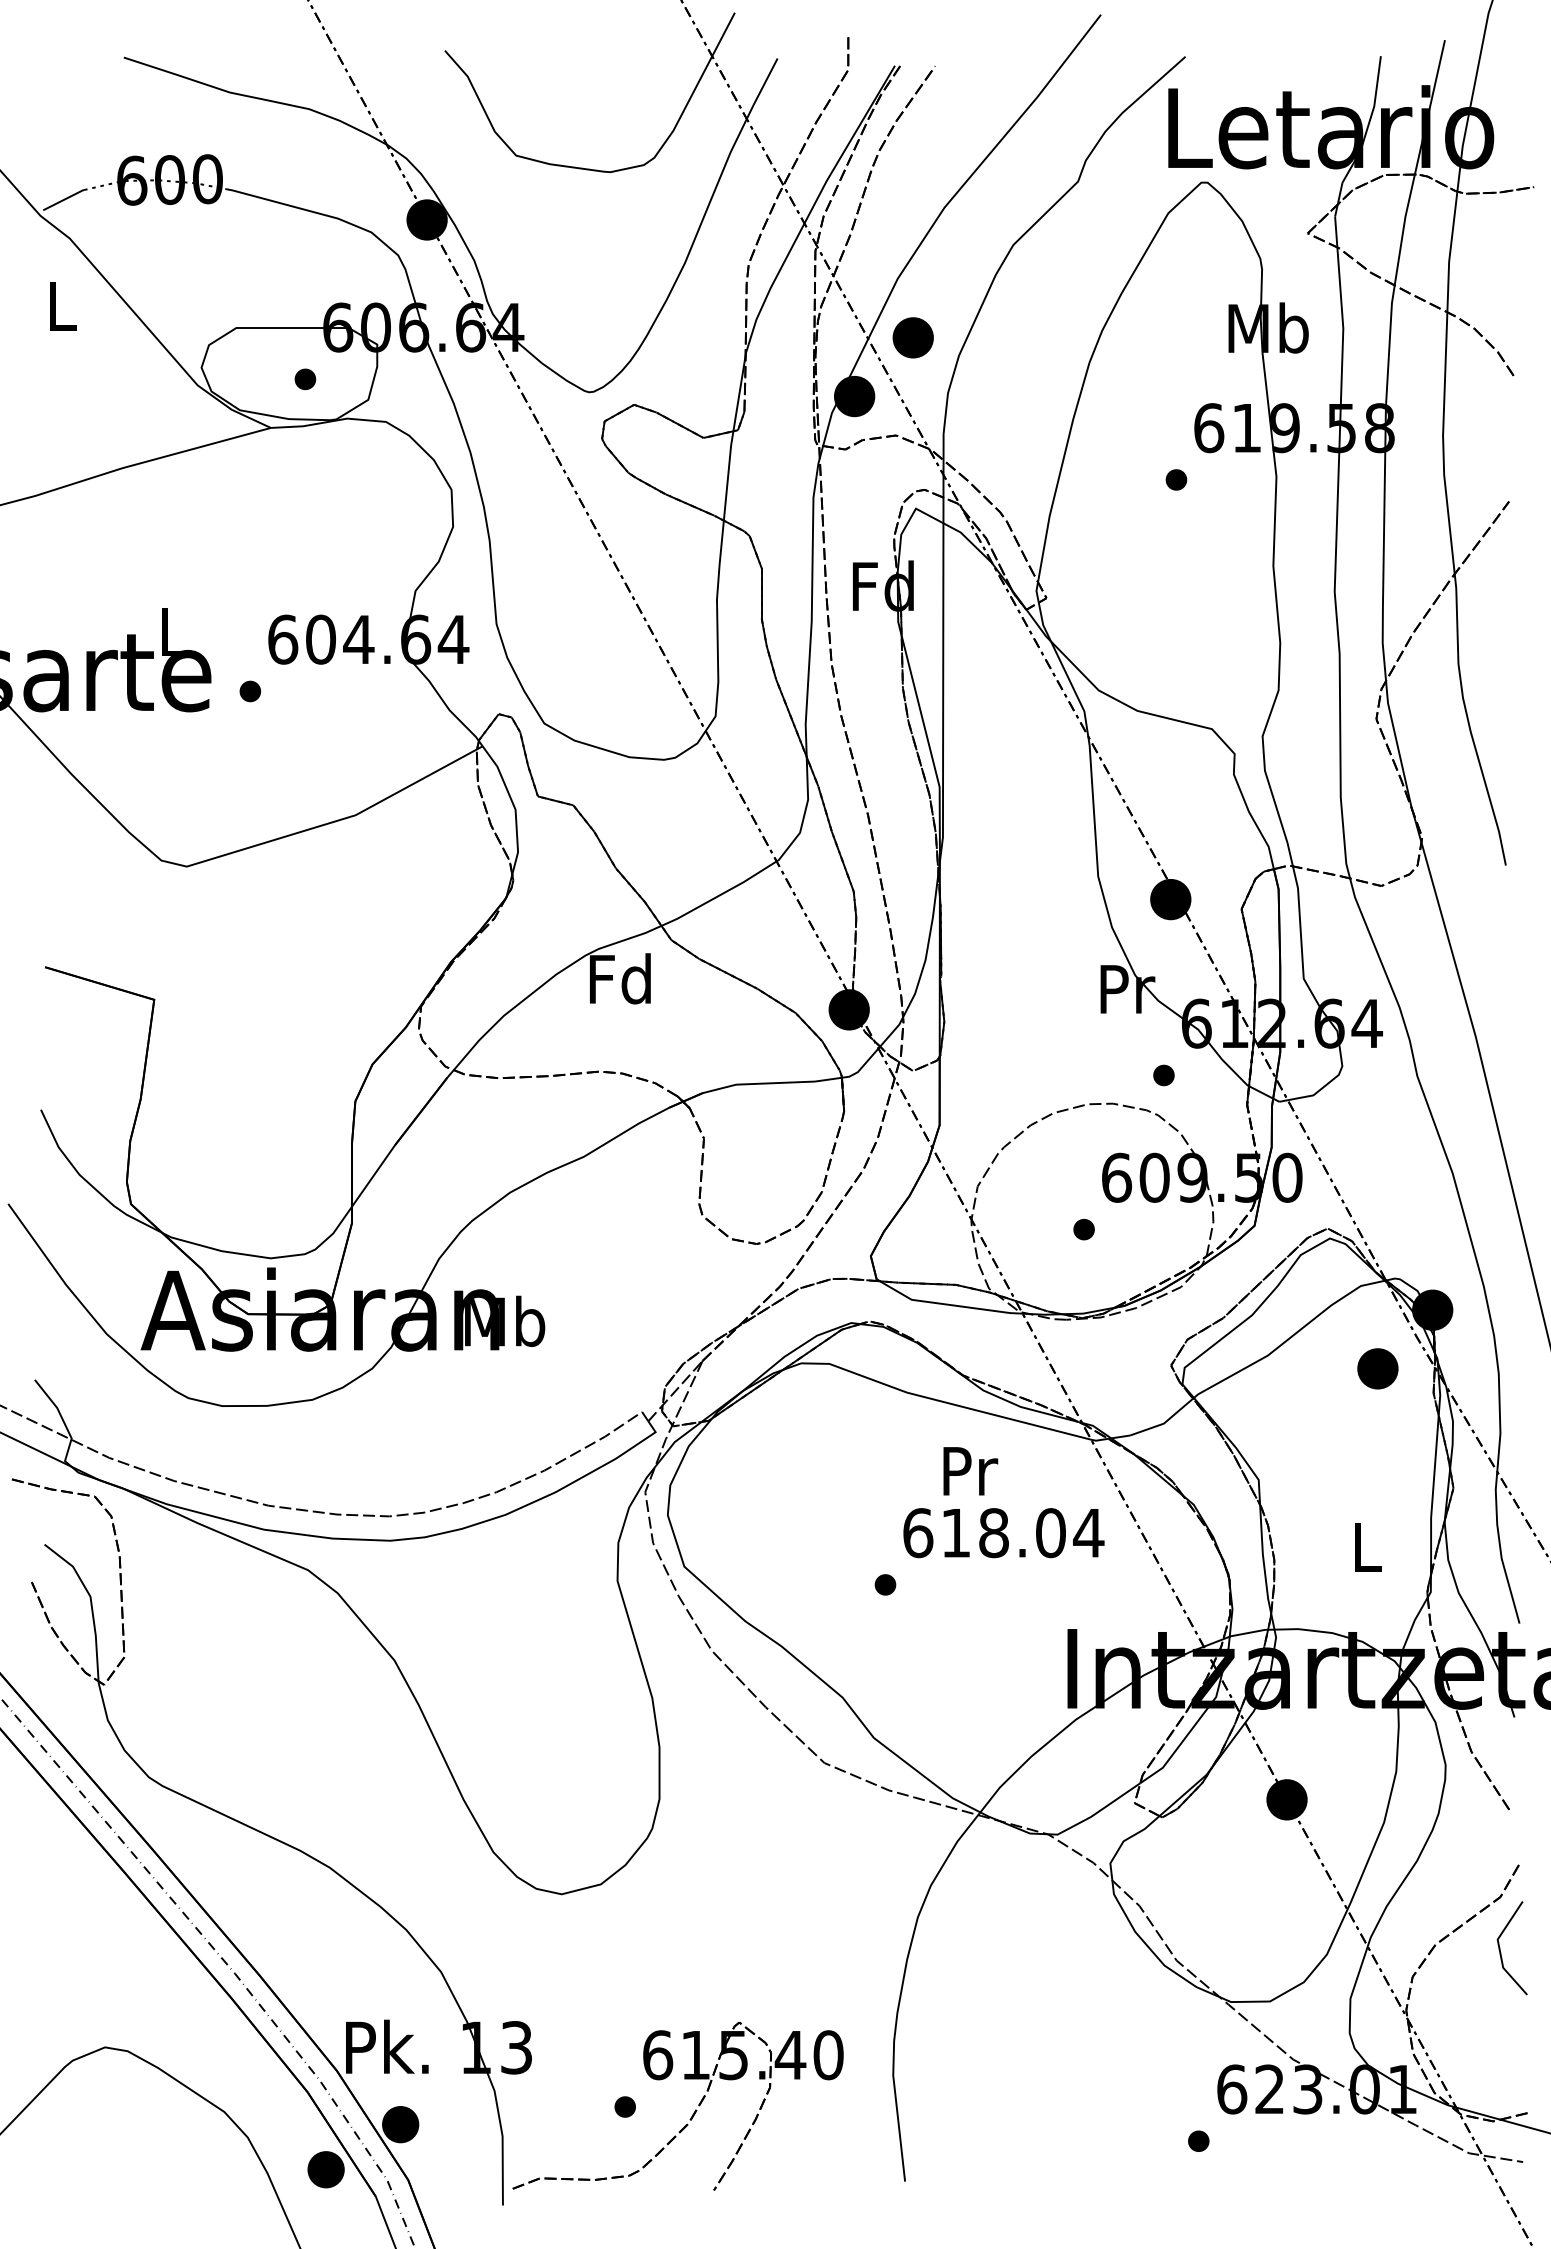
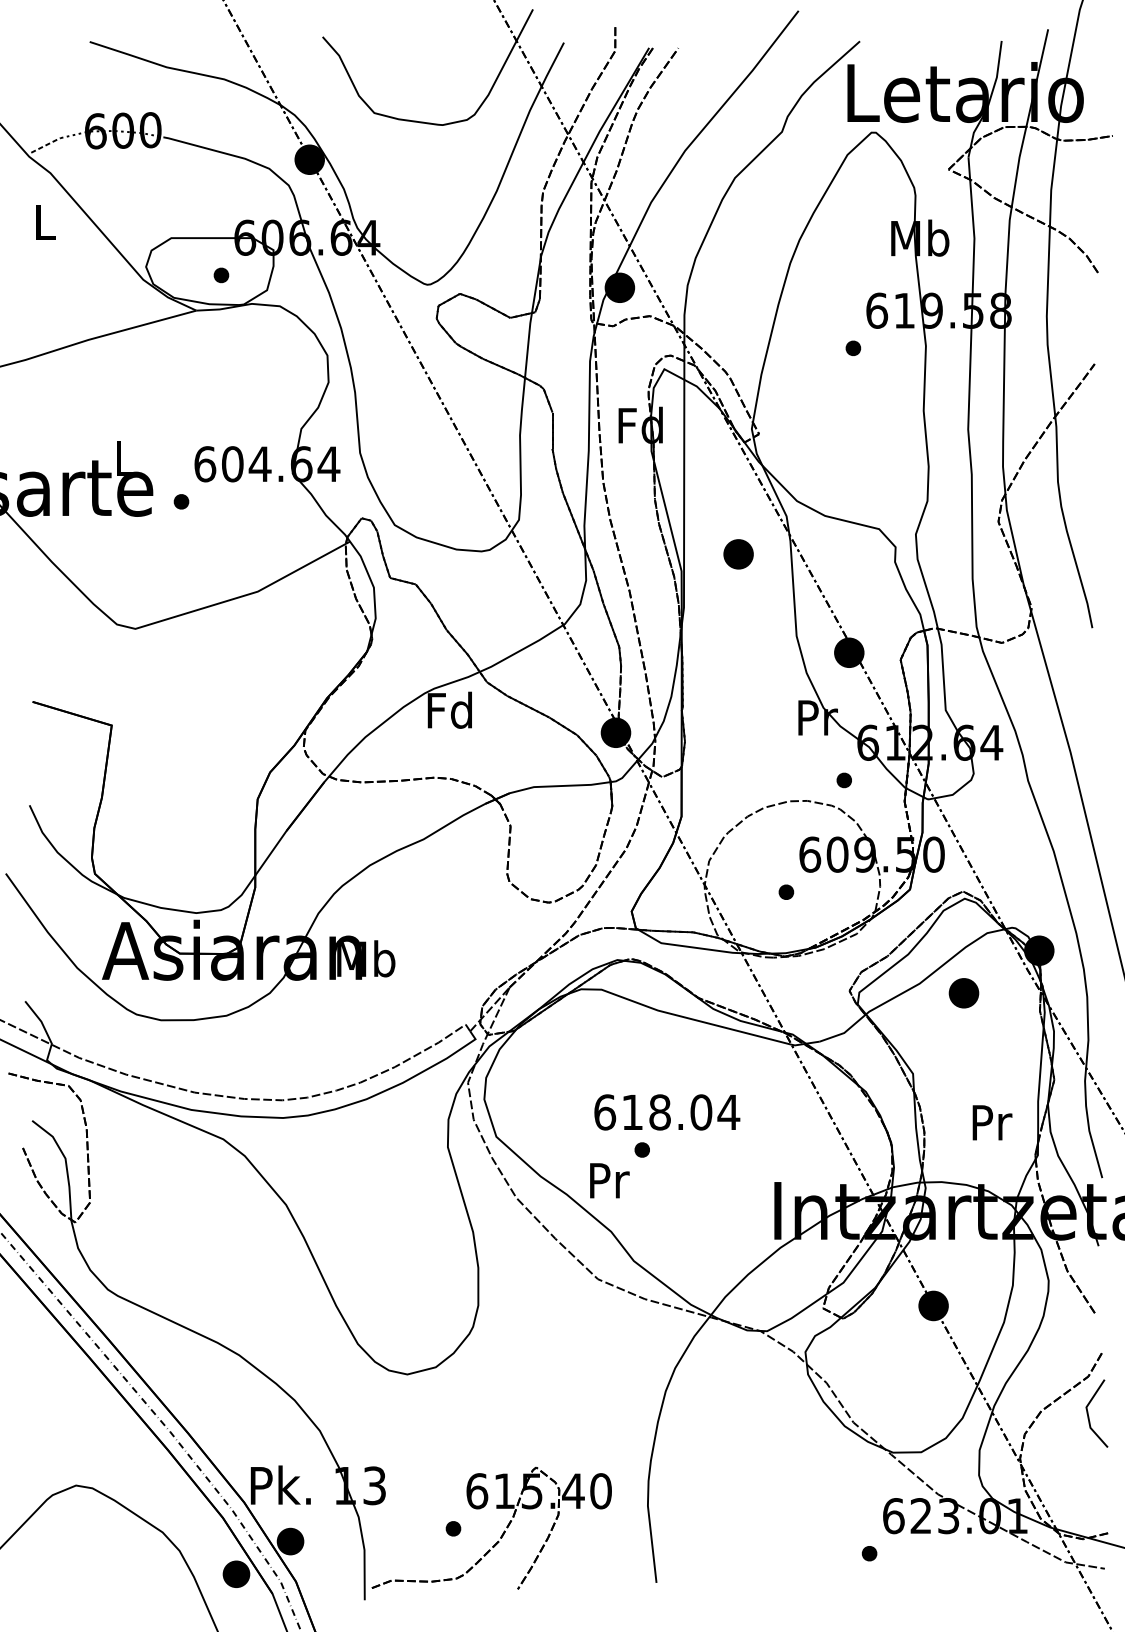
line: (64, 199) -> (46, 144), solid -> dashed
part: (912, 337) -> (738, 554), moved
part: (1377, 1368) -> (963, 993), moved
text: (970, 1471) -> (609, 1180), moved
text: (1003, 1533) -> (666, 1112), moved
text: (1368, 1547) -> (992, 1122), L -> Pr

